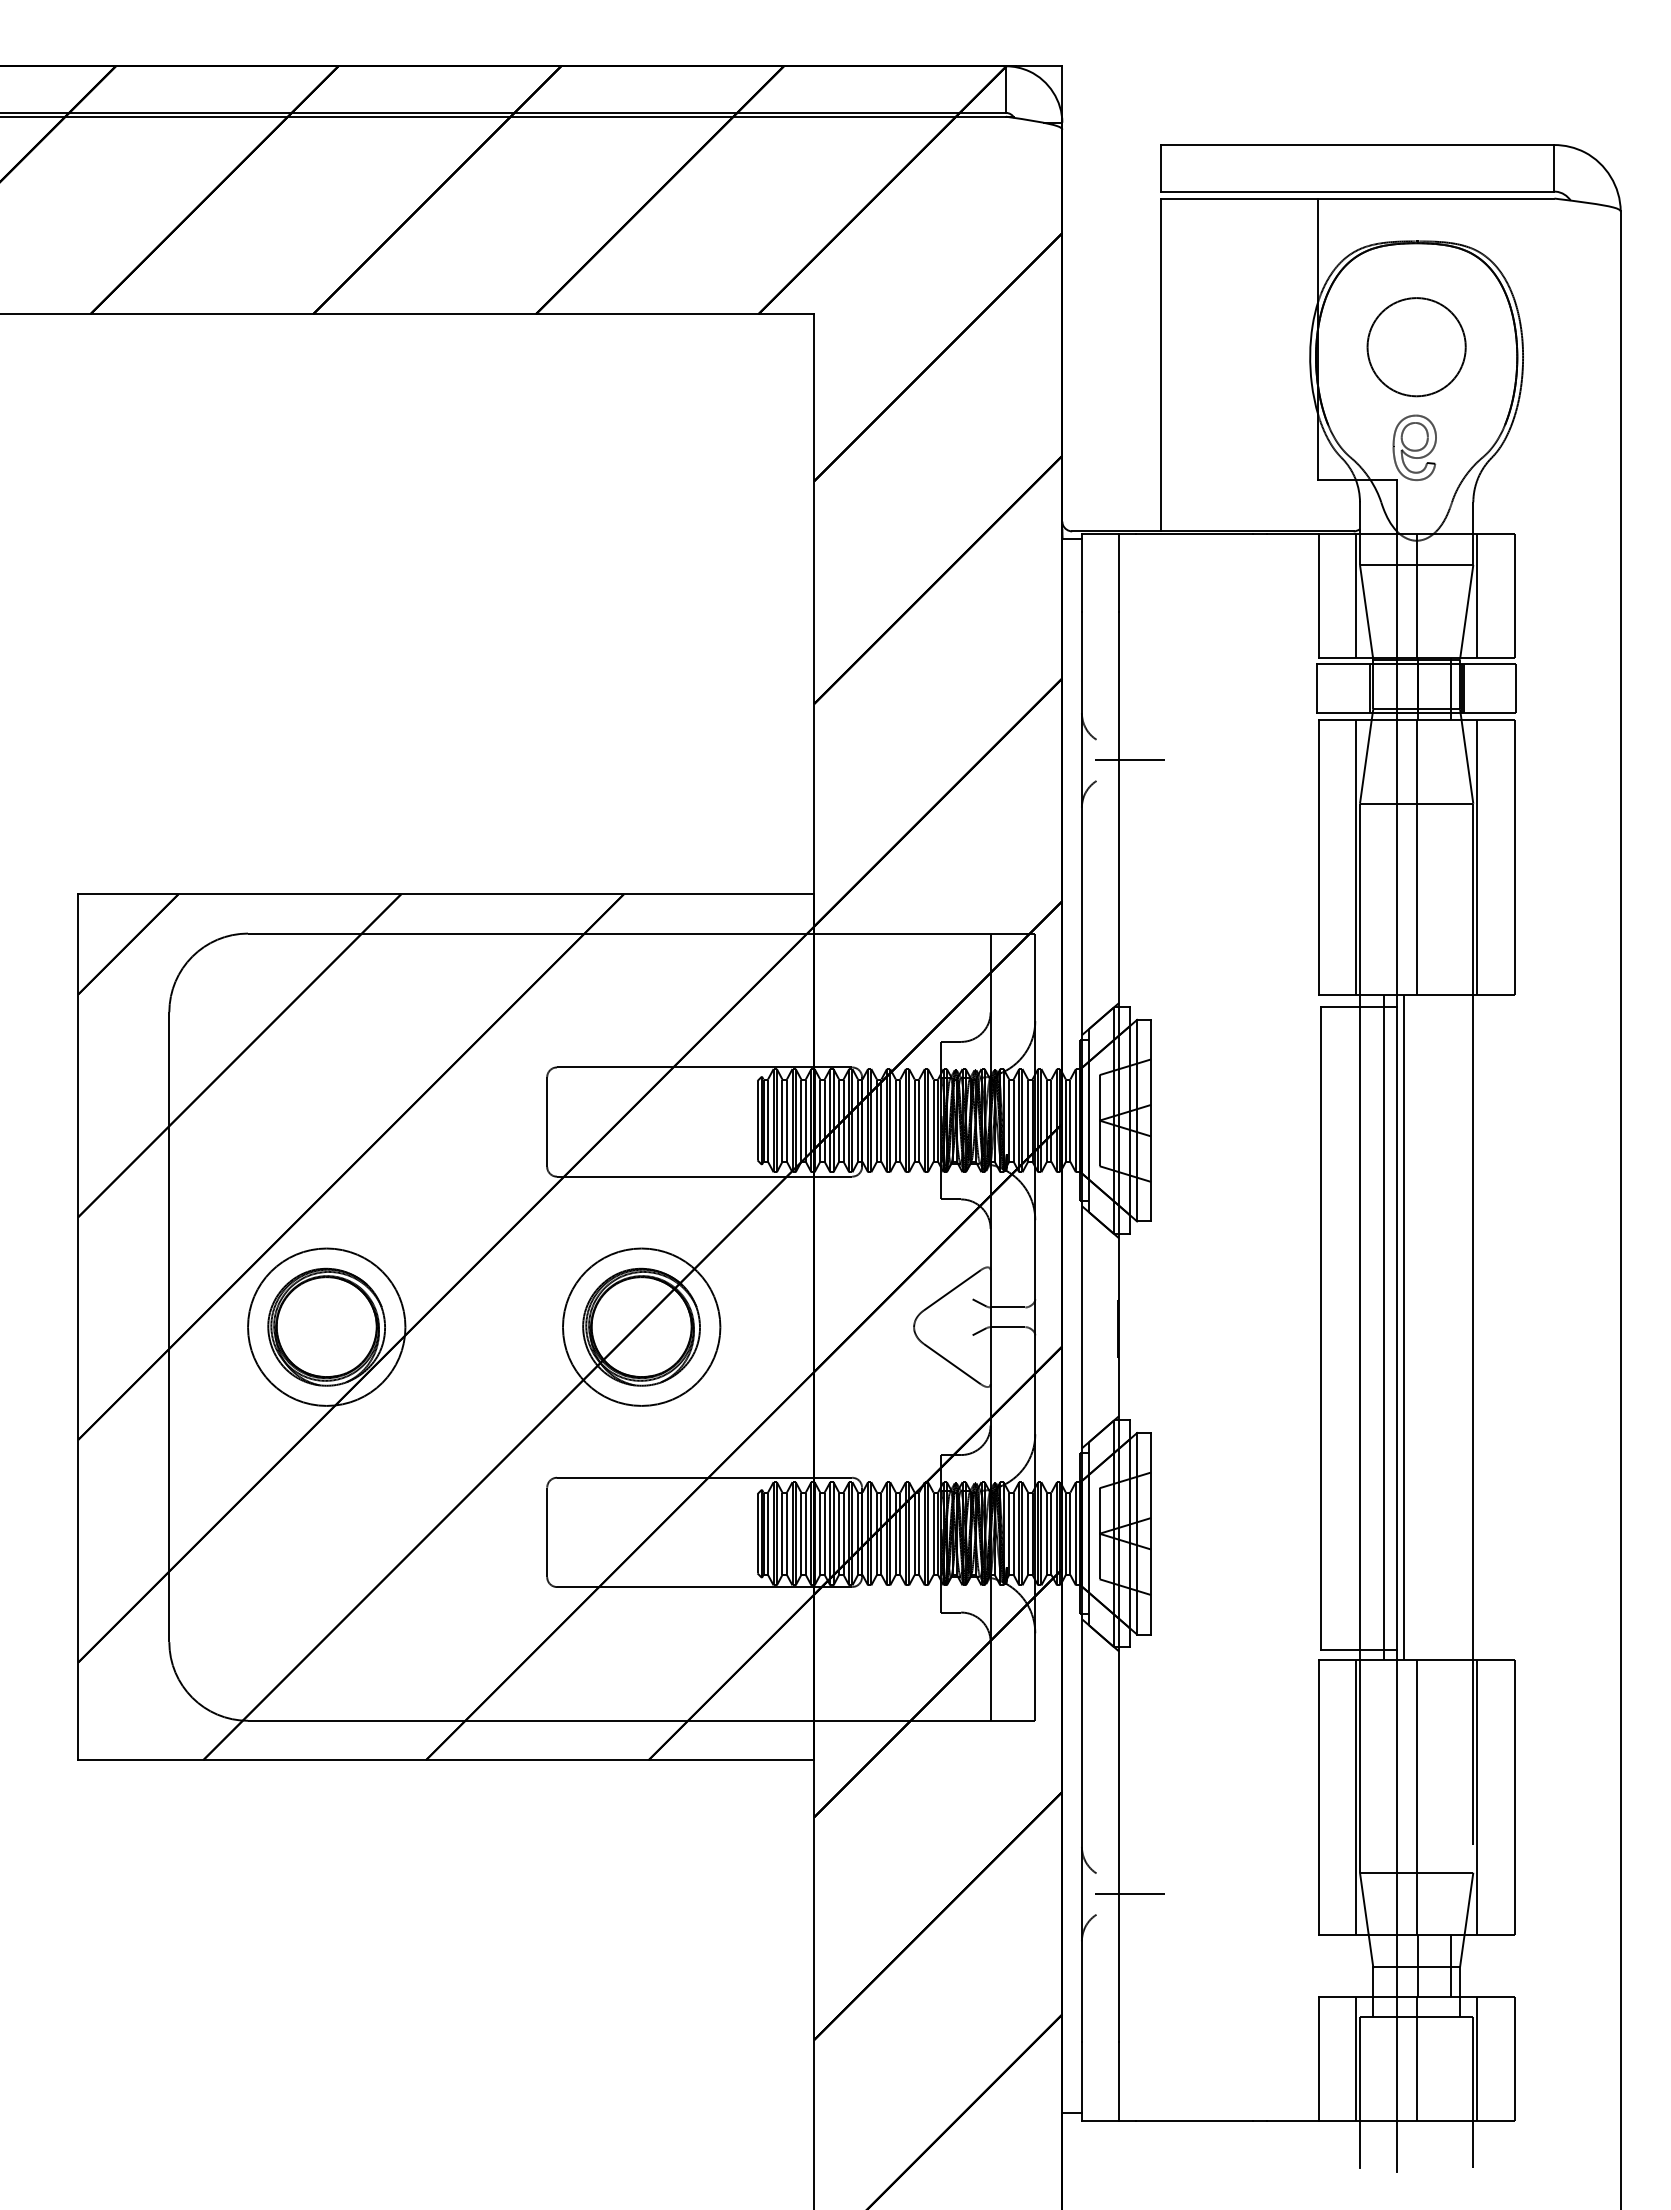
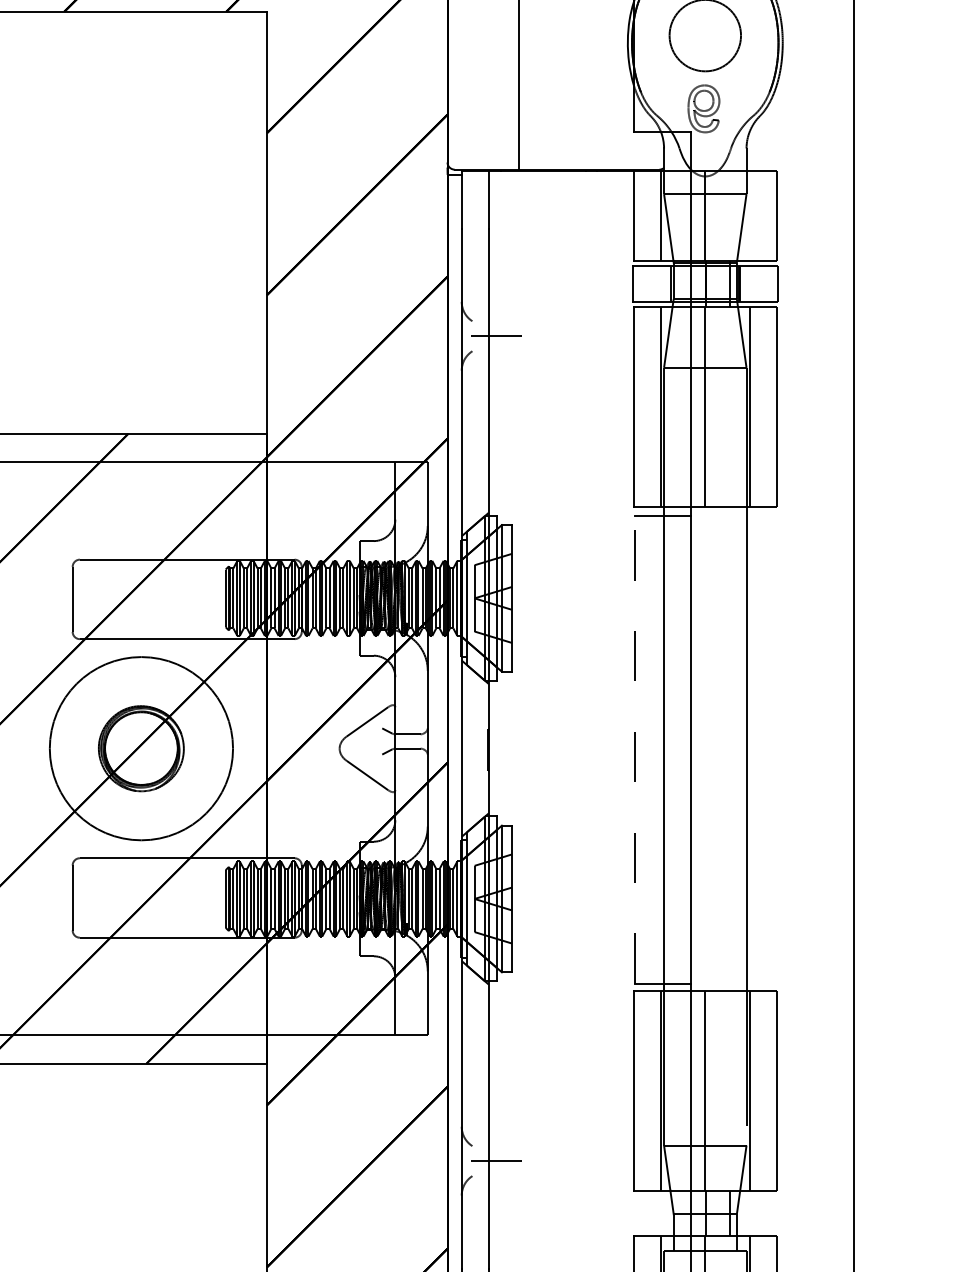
line: (1477, 595) -> (749, 216), removed
circle: (641, 1326) -> (141, 748), size x1.6
line: (1383, 1326) -> (681, 748), removed
line: (1404, 1326) -> (696, 748), removed
line: (1320, 1328) -> (635, 749), solid -> dashed

